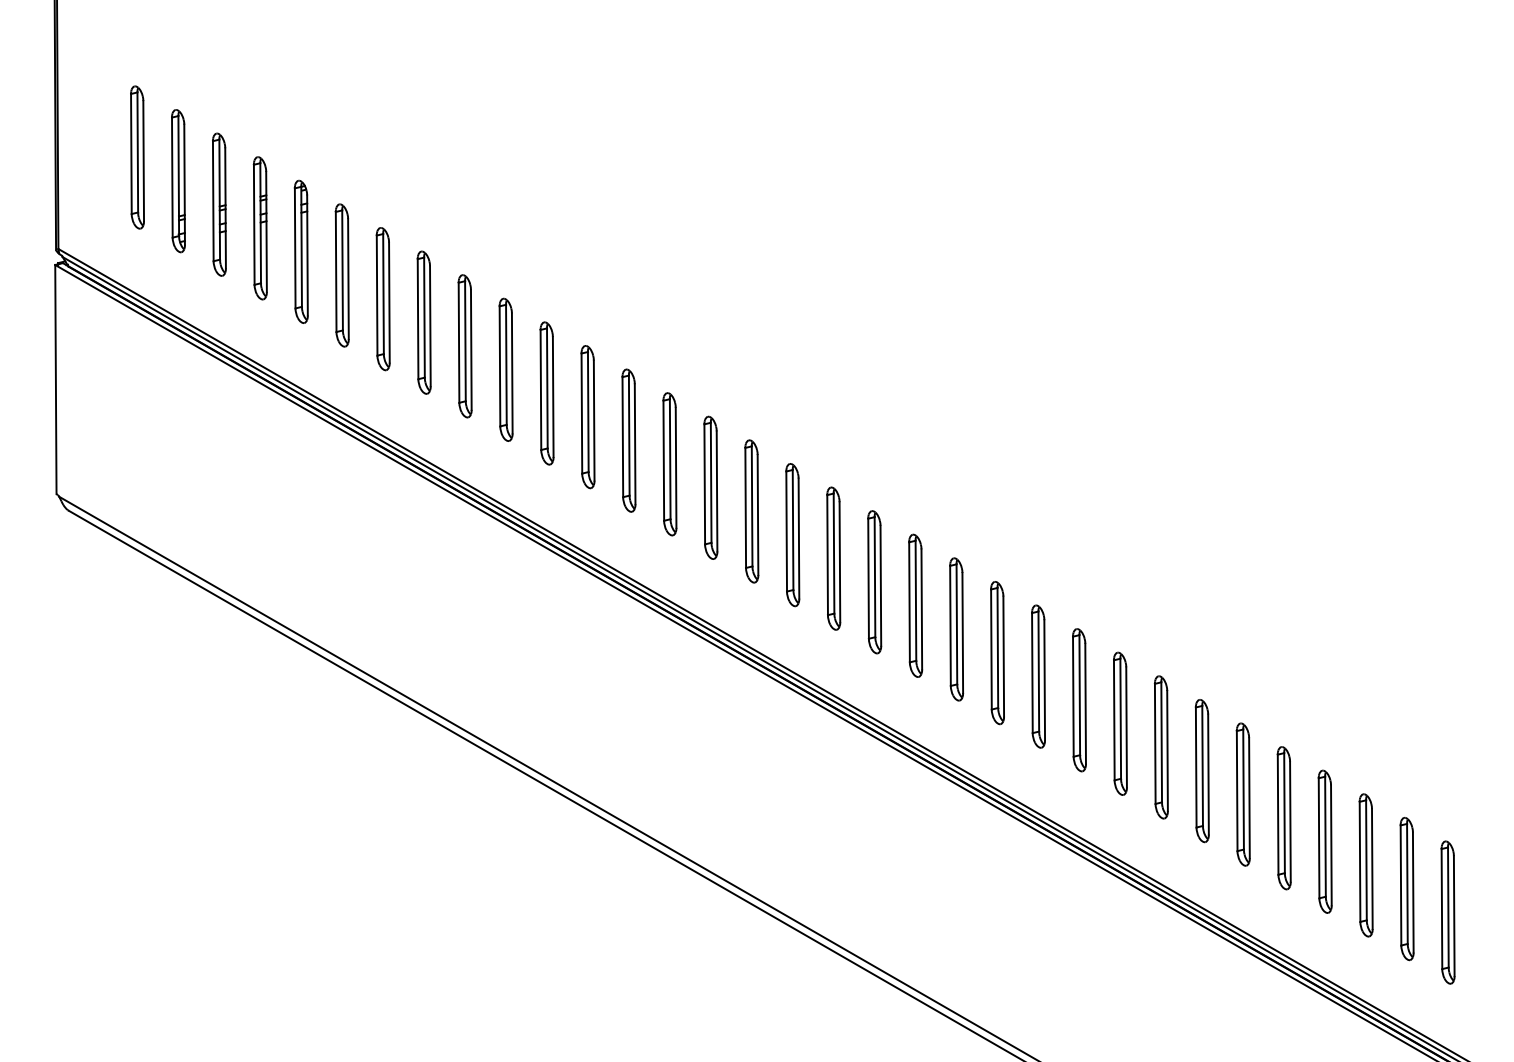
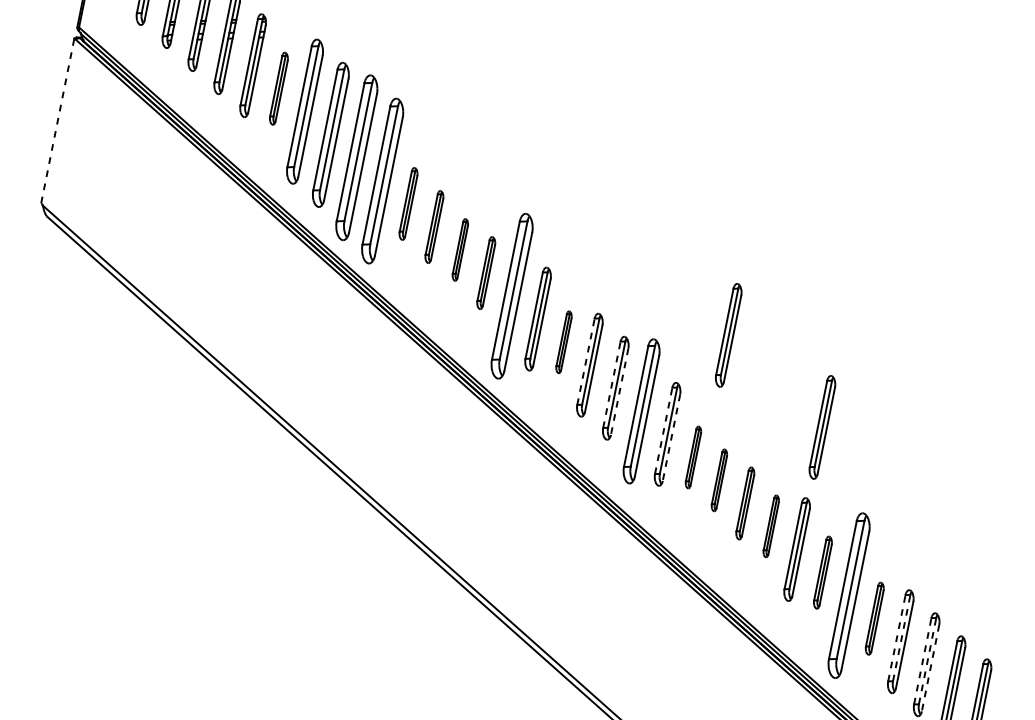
part: (341, 275) -> (278, 88), size x0.7
part: (382, 299) -> (304, 111), size x1.4
part: (423, 322) -> (330, 134), size x1.4
part: (464, 346) -> (356, 157), size x1.6
part: (505, 369) -> (382, 180), size x1.6
line: (55, 379) -> (57, 120), solid -> dashed
part: (546, 393) -> (408, 203), size x0.7
part: (587, 417) -> (434, 227), size x0.7
part: (628, 440) -> (460, 249), size x0.6
part: (669, 464) -> (485, 273), size x0.7
part: (1010, 480) -> (728, 335), added
part: (710, 487) -> (511, 295), size x1.6
part: (792, 535) -> (563, 342), size x0.6
line: (827, 554) -> (586, 361), solid -> dashed
part: (1160, 577) -> (821, 427), added
line: (868, 578) -> (611, 384), solid -> dashed
line: (880, 586) -> (619, 392), solid -> dashed
part: (915, 605) -> (641, 411), size x1.4
line: (950, 625) -> (663, 430), solid -> dashed
line: (962, 633) -> (671, 438), solid -> dashed
part: (997, 653) -> (693, 457), size x0.6
part: (1038, 676) -> (719, 480), size x0.6
part: (1079, 700) -> (745, 503), size x0.7
part: (1120, 723) -> (771, 526), size x0.6
part: (1201, 771) -> (822, 572), size x0.7
part: (1242, 794) -> (848, 595), size x1.6
part: (1283, 818) -> (874, 618), size x0.7
line: (1325, 836) -> (901, 637), solid -> dashed
line: (1319, 837) -> (897, 637), solid -> dashed
line: (1366, 859) -> (927, 660), solid -> dashed
line: (1360, 861) -> (923, 661), solid -> dashed
line: (1372, 869) -> (930, 668), solid -> dashed

